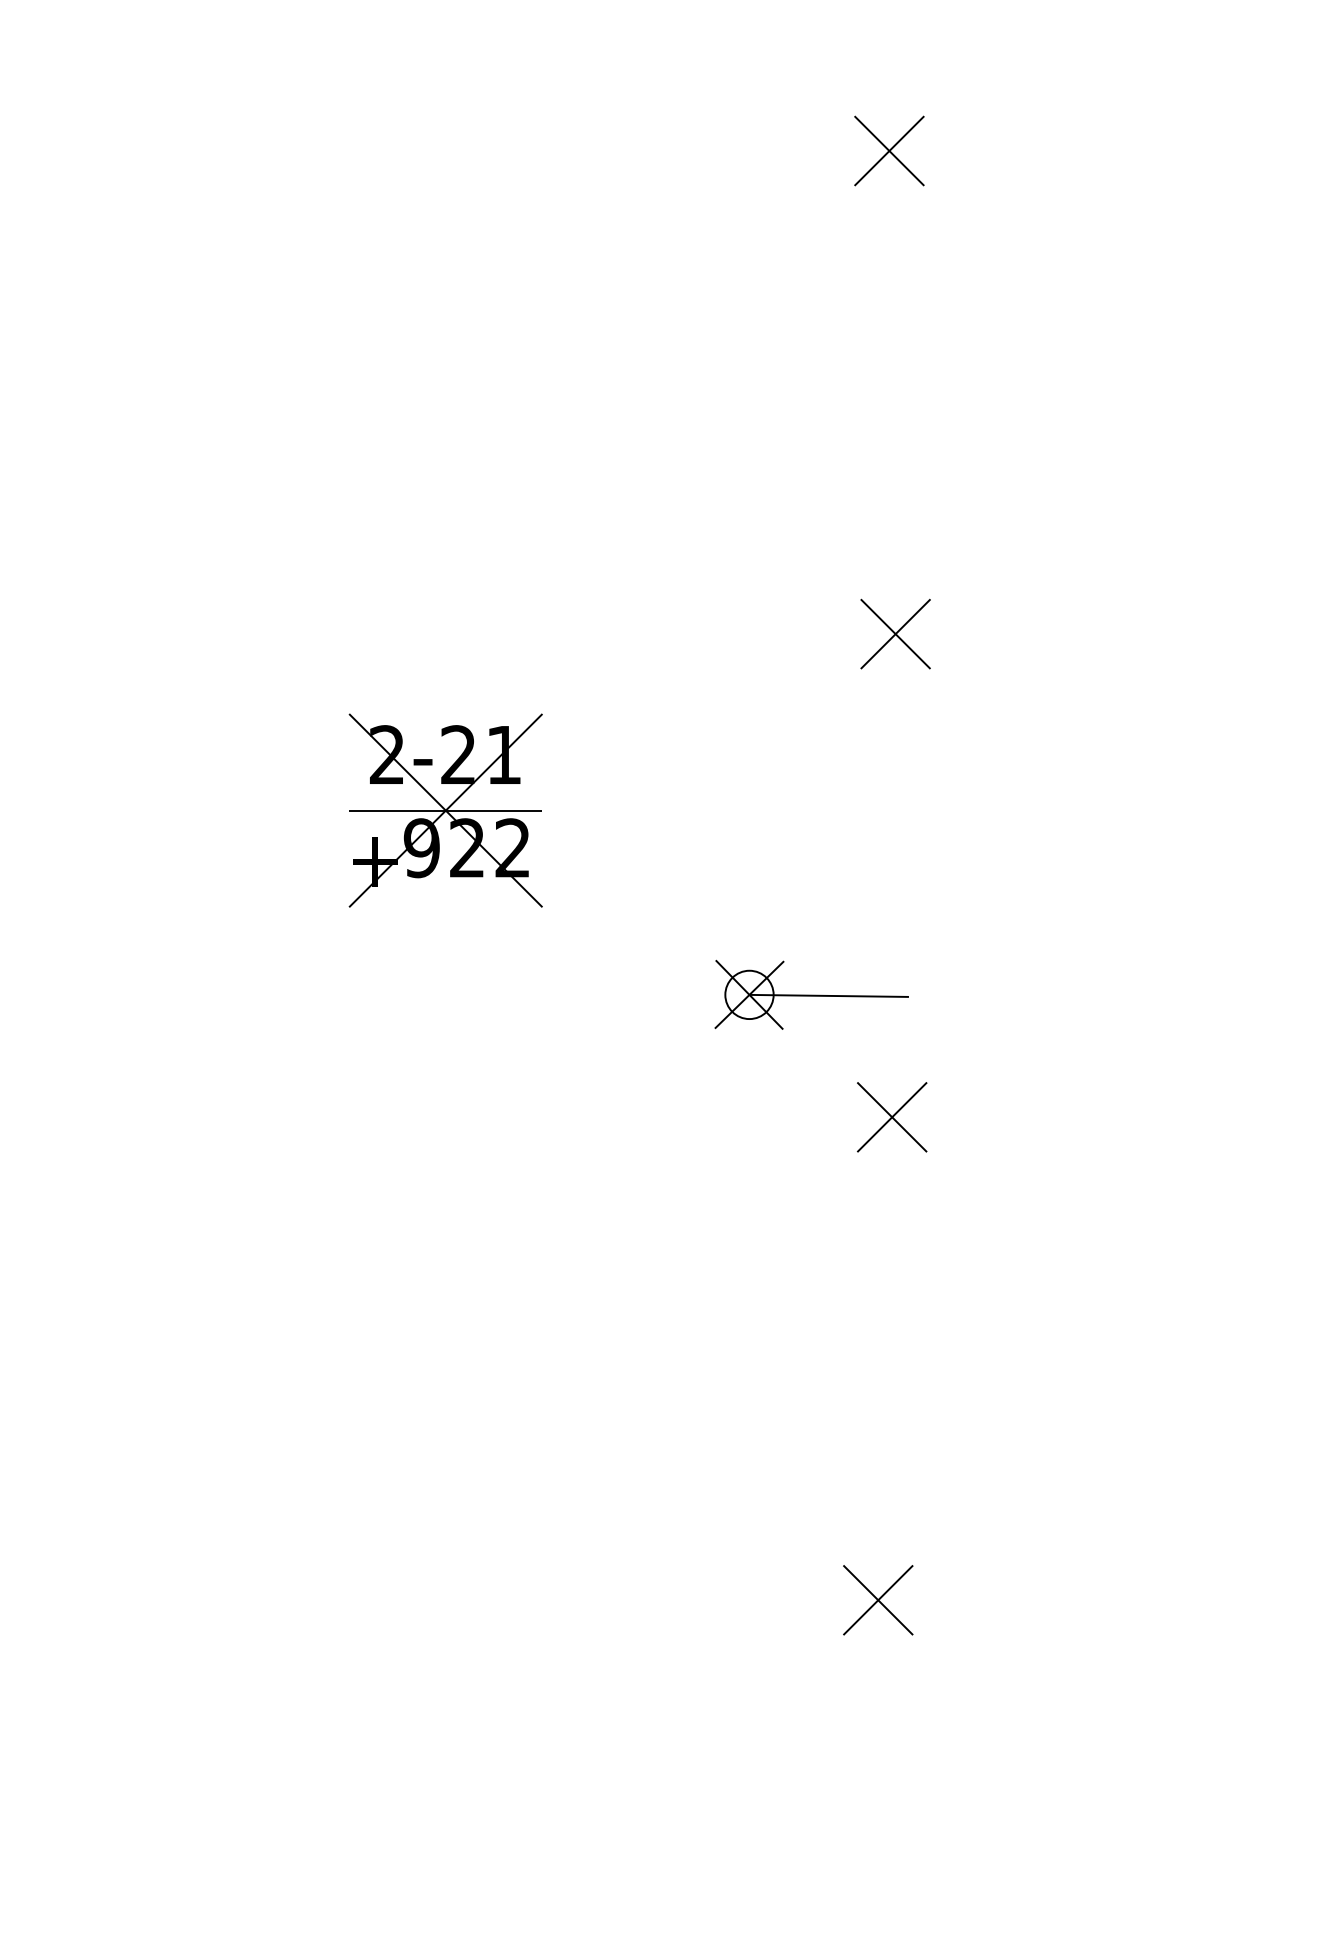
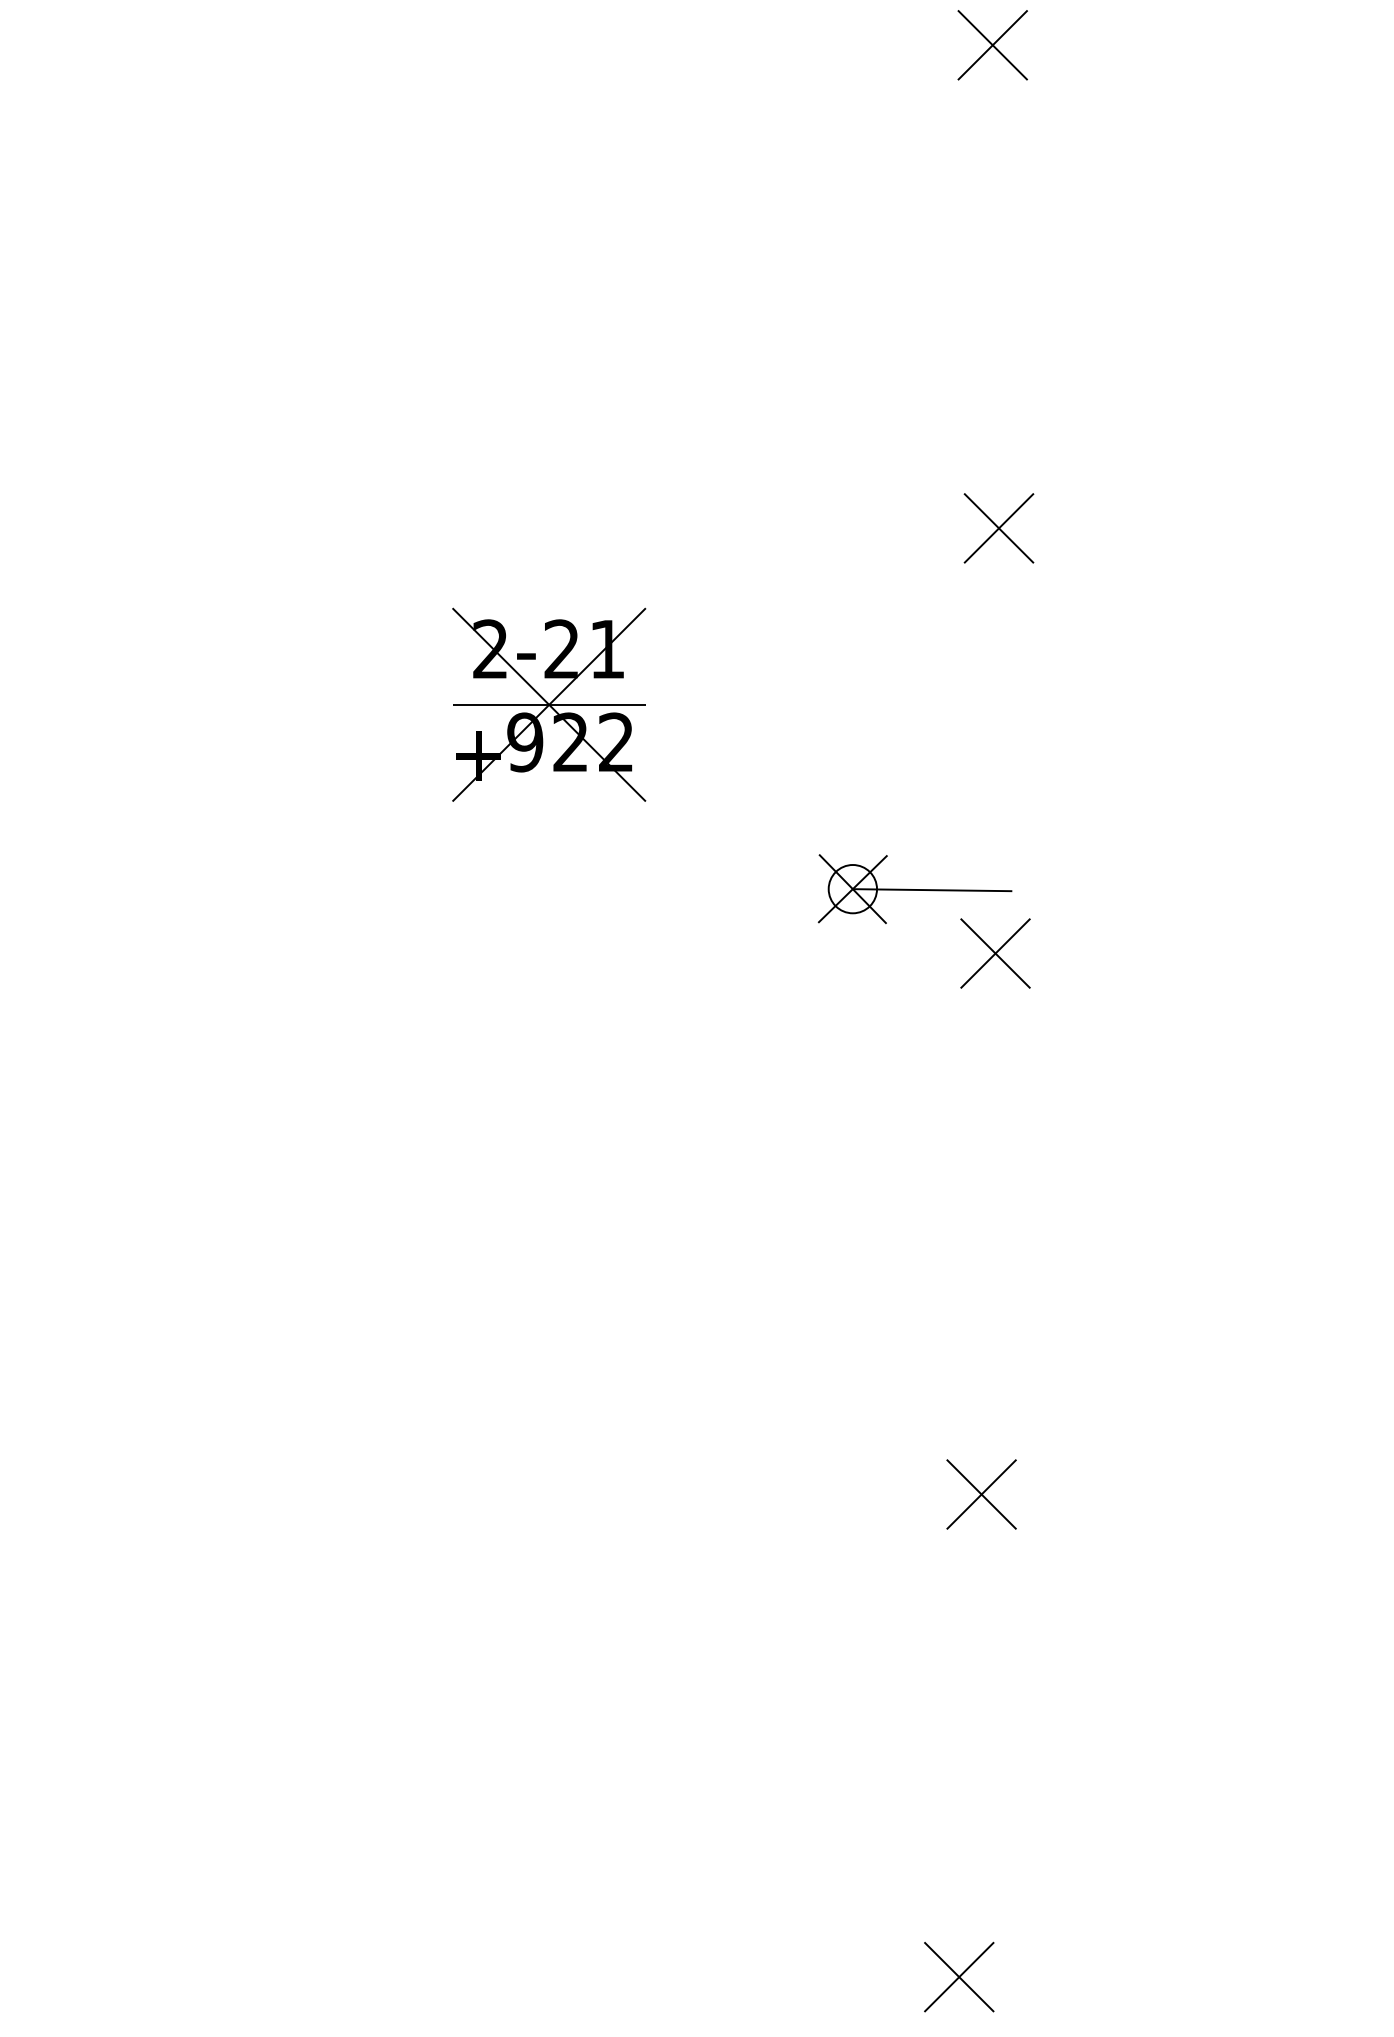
part: (892, 1117) -> (995, 953), moved

